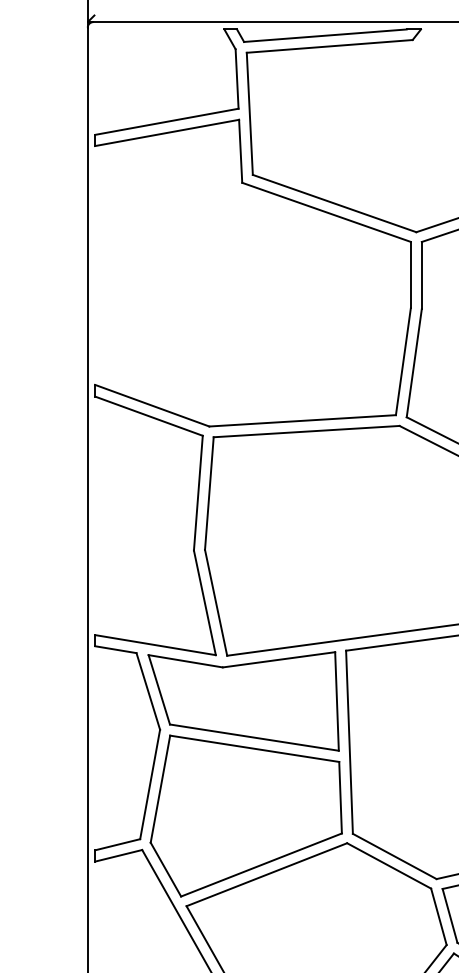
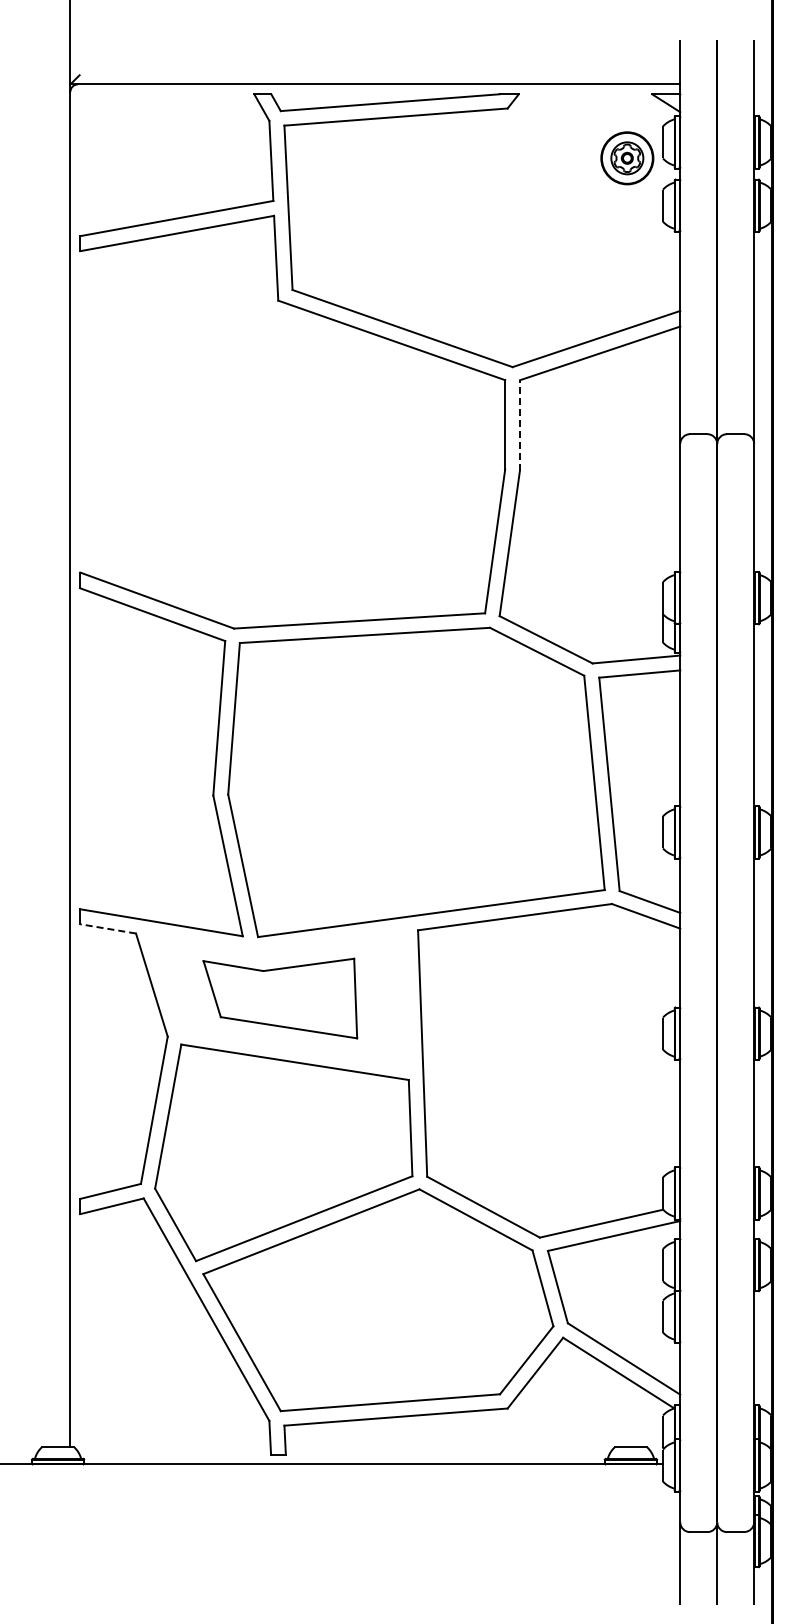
line: (421, 274) -> (519, 424), solid -> dashed
line: (115, 649) -> (107, 928), solid -> dashed
part: (243, 701) -> (280, 998), size x0.6

